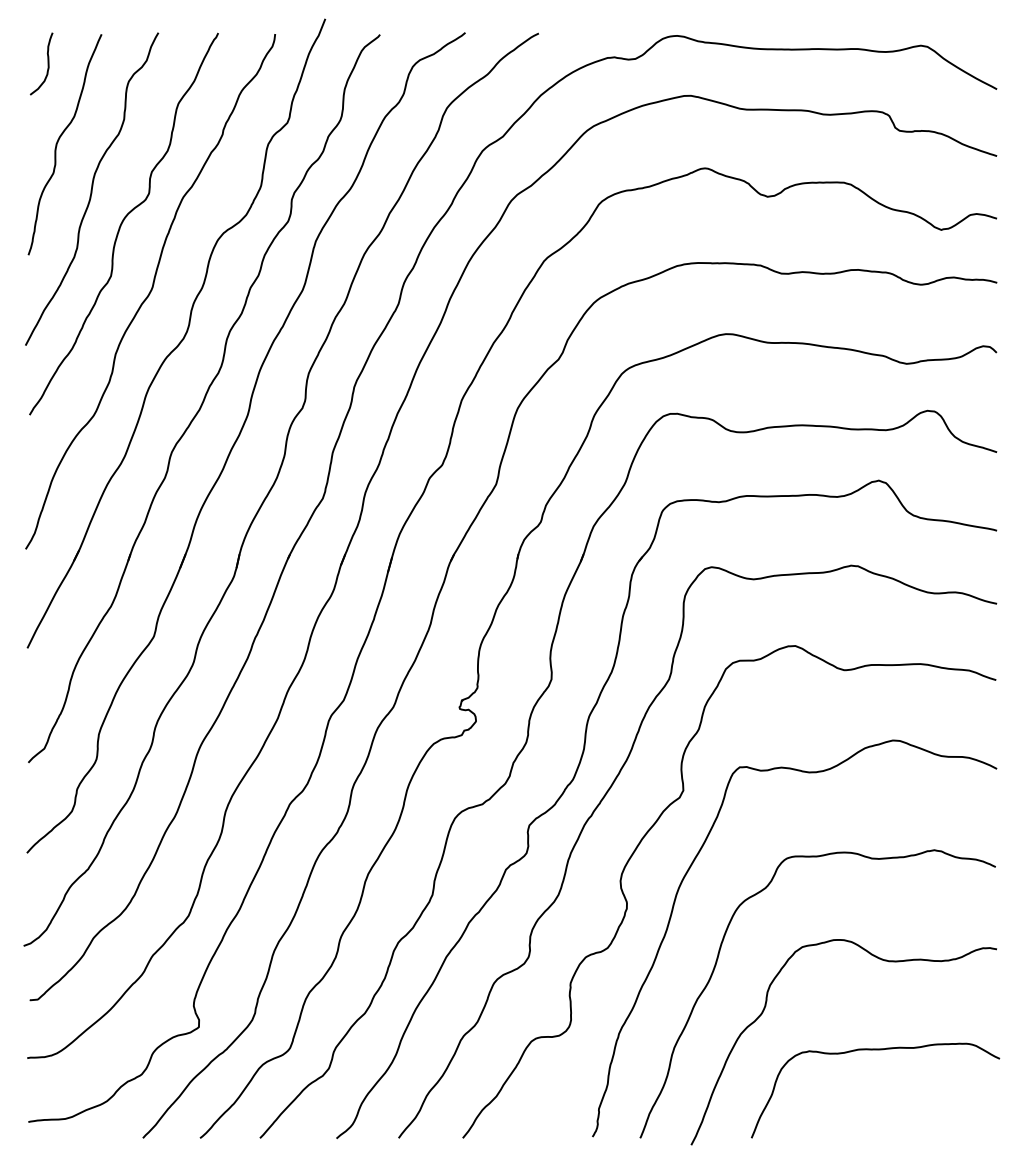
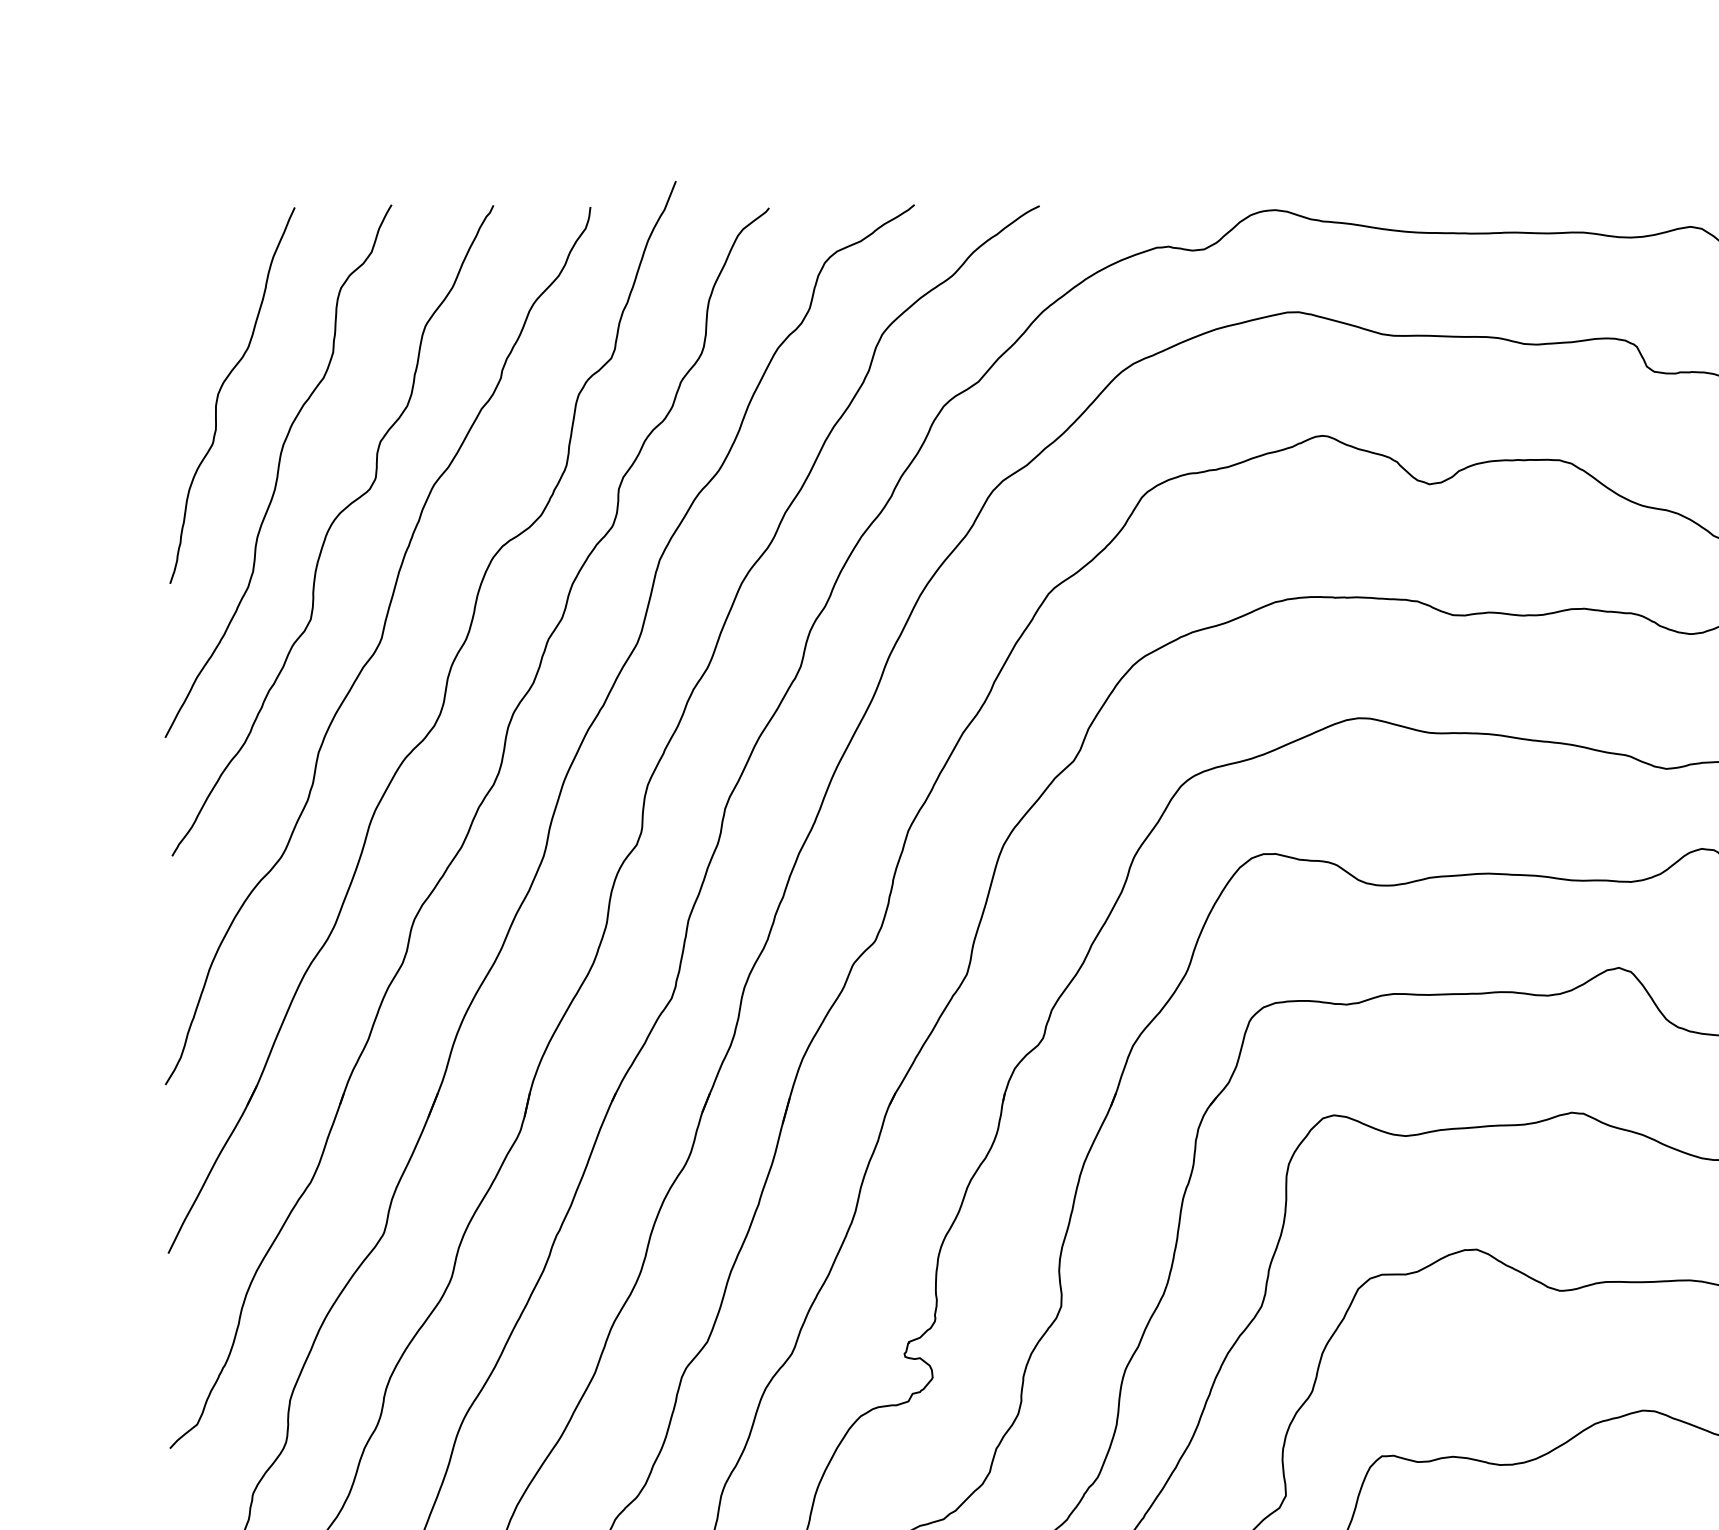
curve: (47, 63) -> (202, 257), removed

